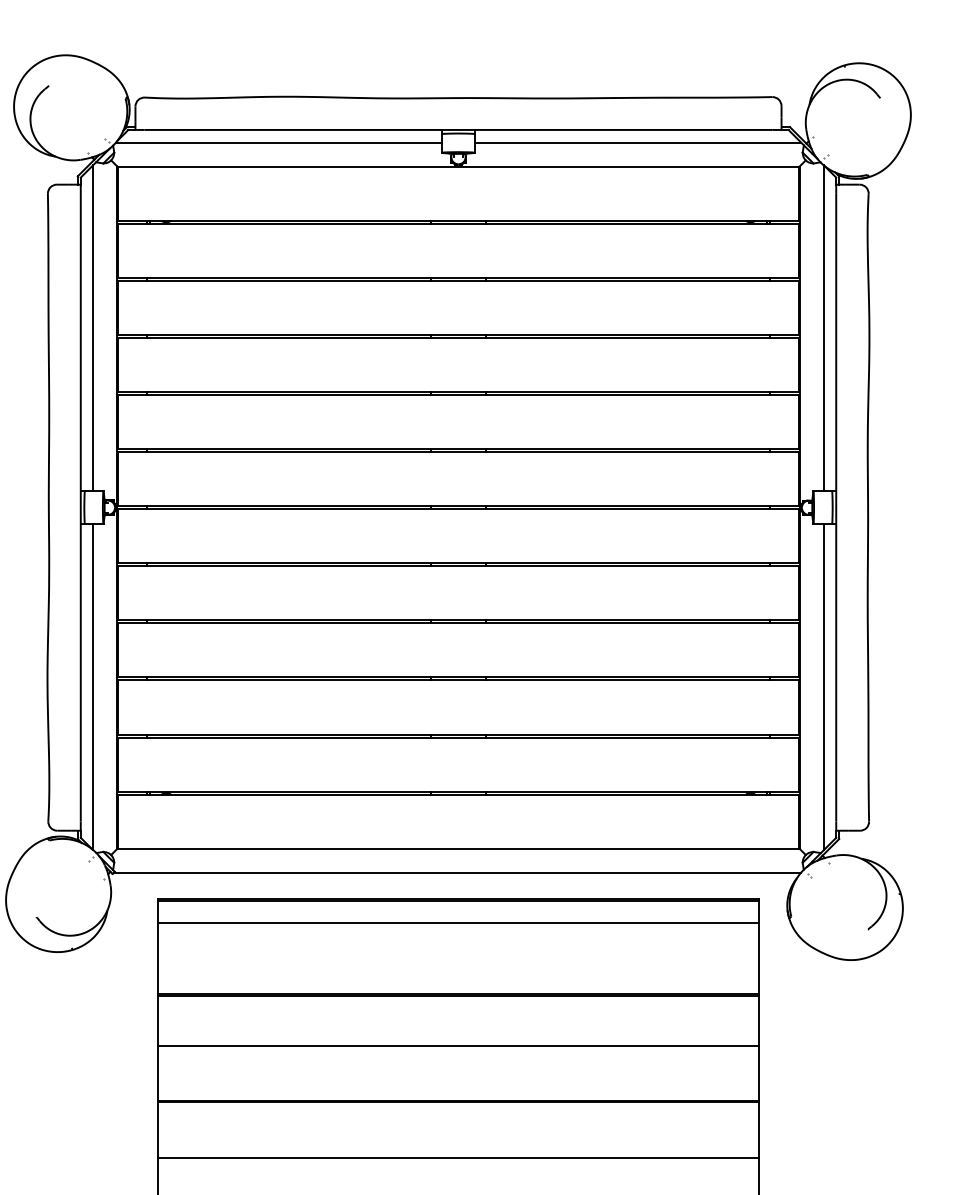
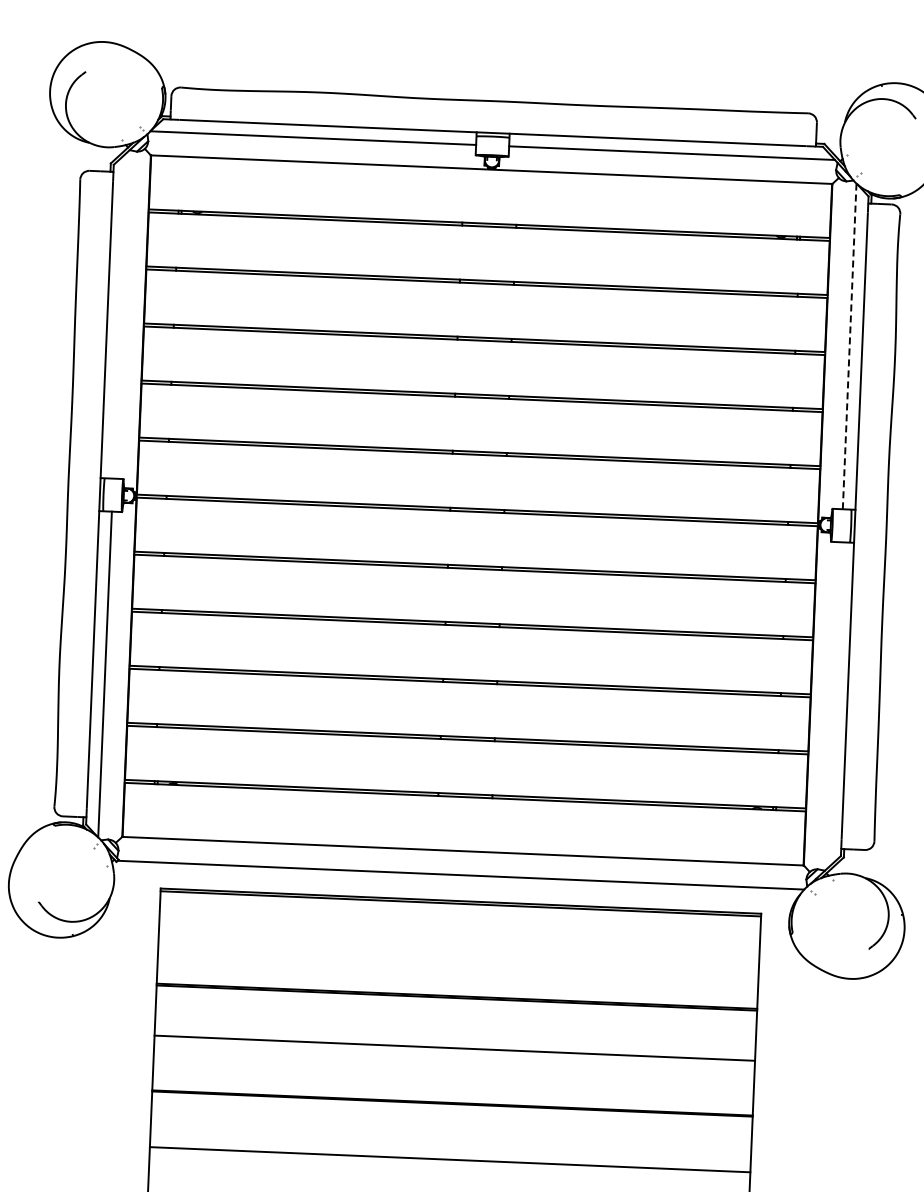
line: (93, 328) -> (120, 316), removed
line: (823, 328) -> (849, 346), solid -> dashed
line: (823, 687) -> (834, 705), removed
line: (458, 922) -> (459, 924), removed

